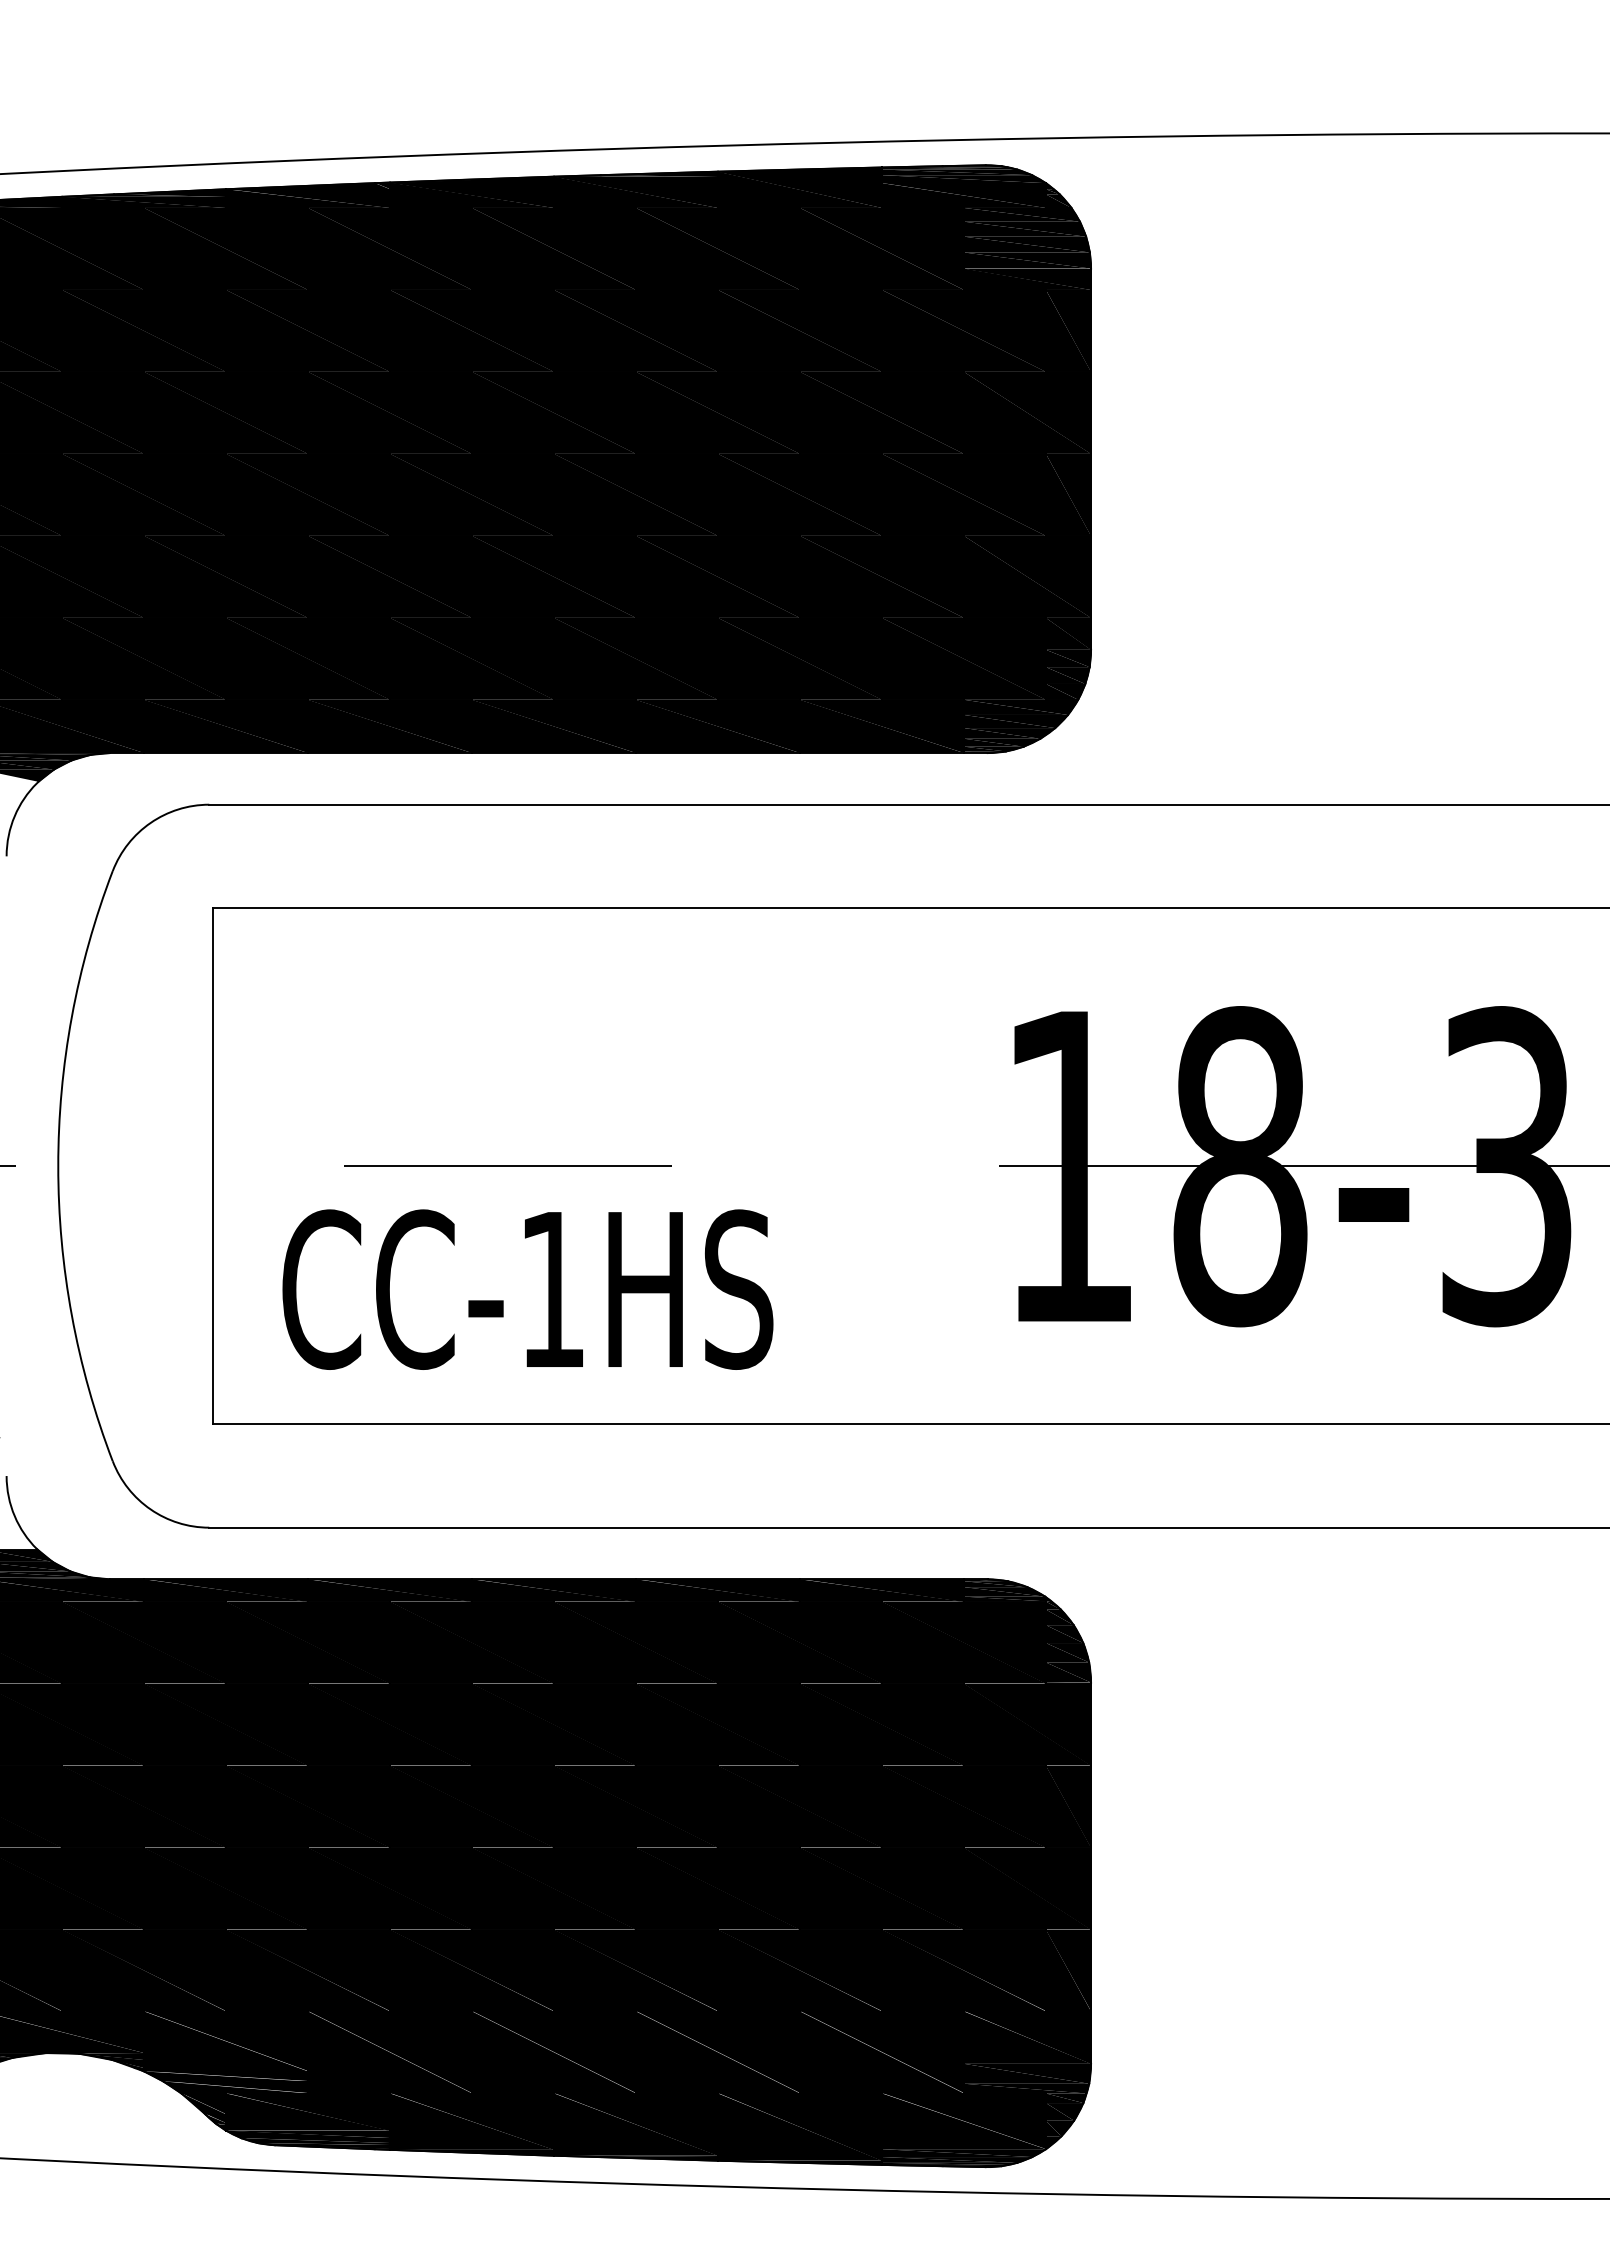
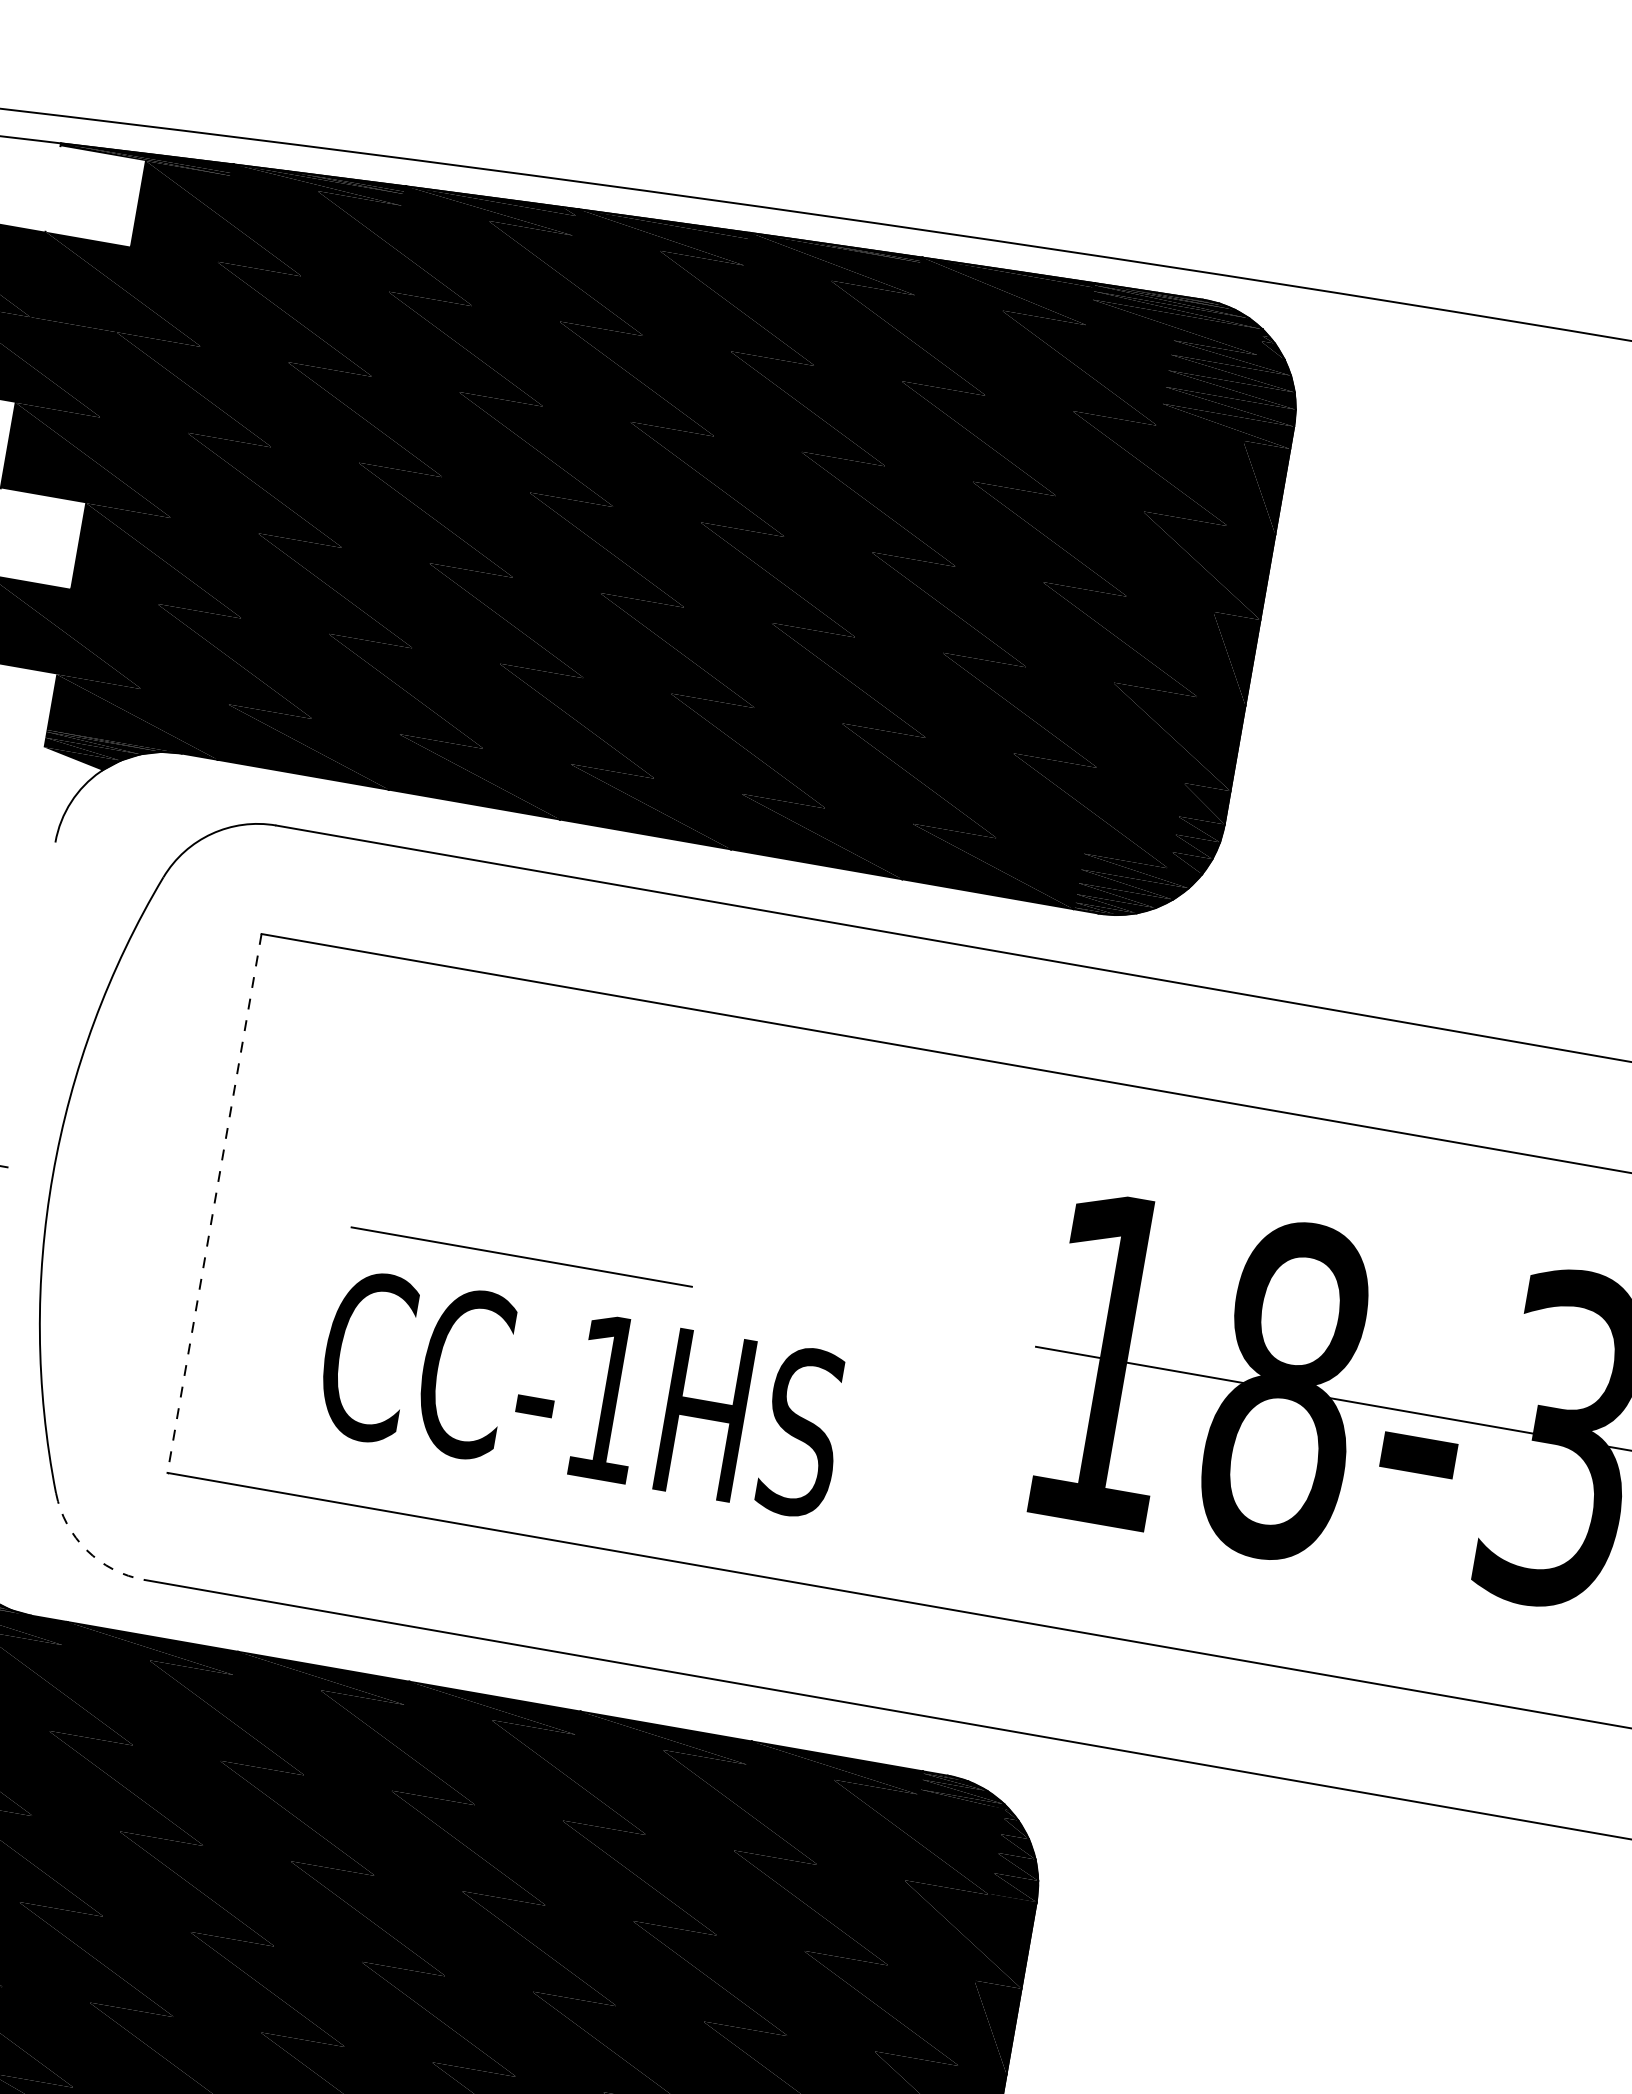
line: (213, 1166) -> (214, 1203), solid -> dashed
text: (527, 1289) -> (581, 1393), moved
arc: (150, 1509) -> (86, 1550), solid -> dashed

